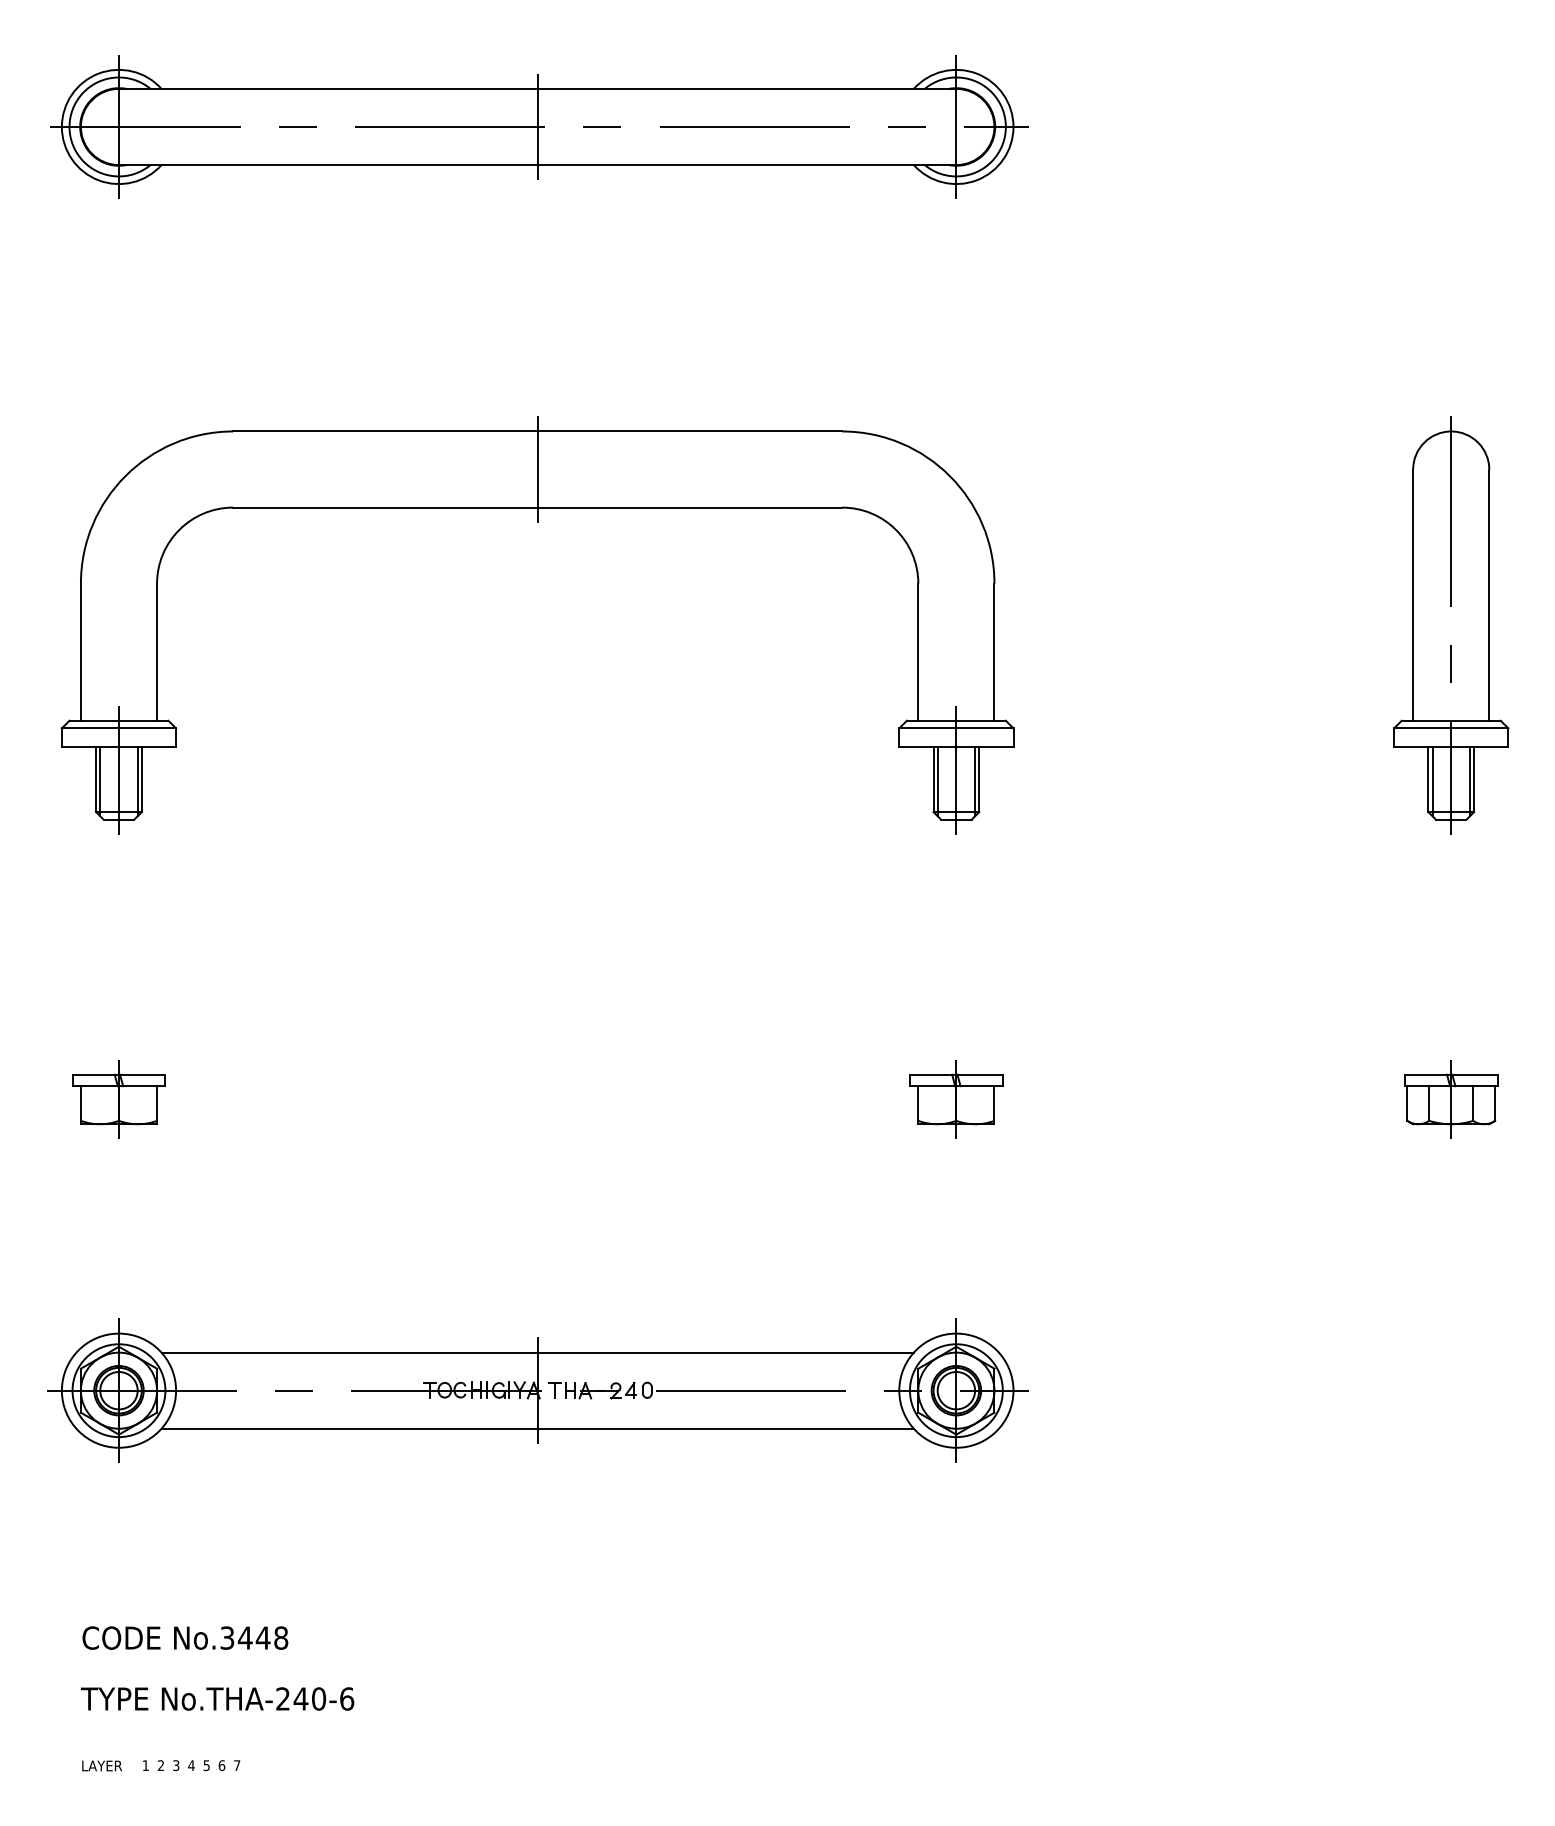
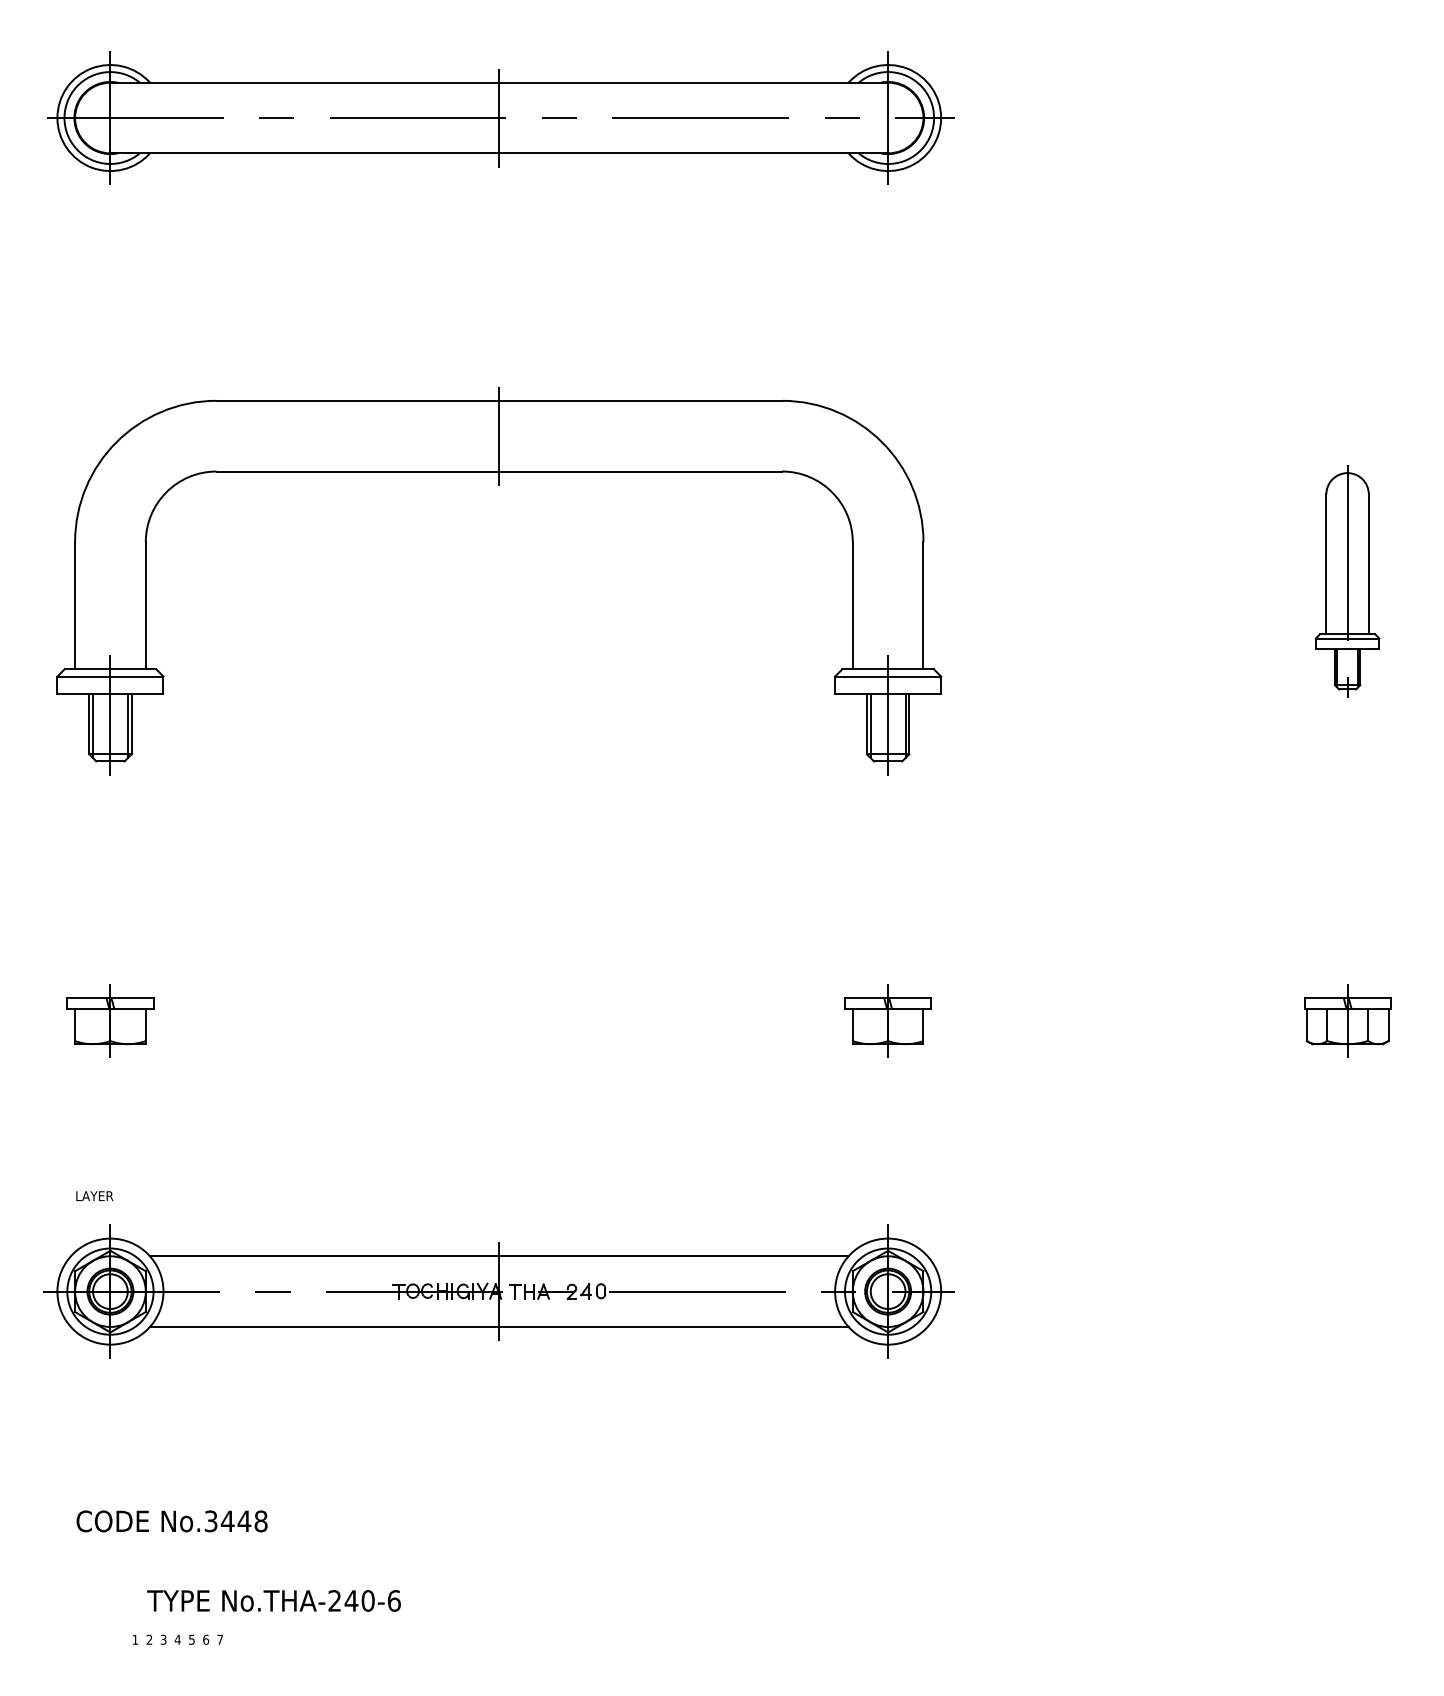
part: (1451, 626) -> (1347, 581), size x0.6
text: (217, 1698) -> (273, 1600), moved
text: (101, 1766) -> (94, 1196), moved

